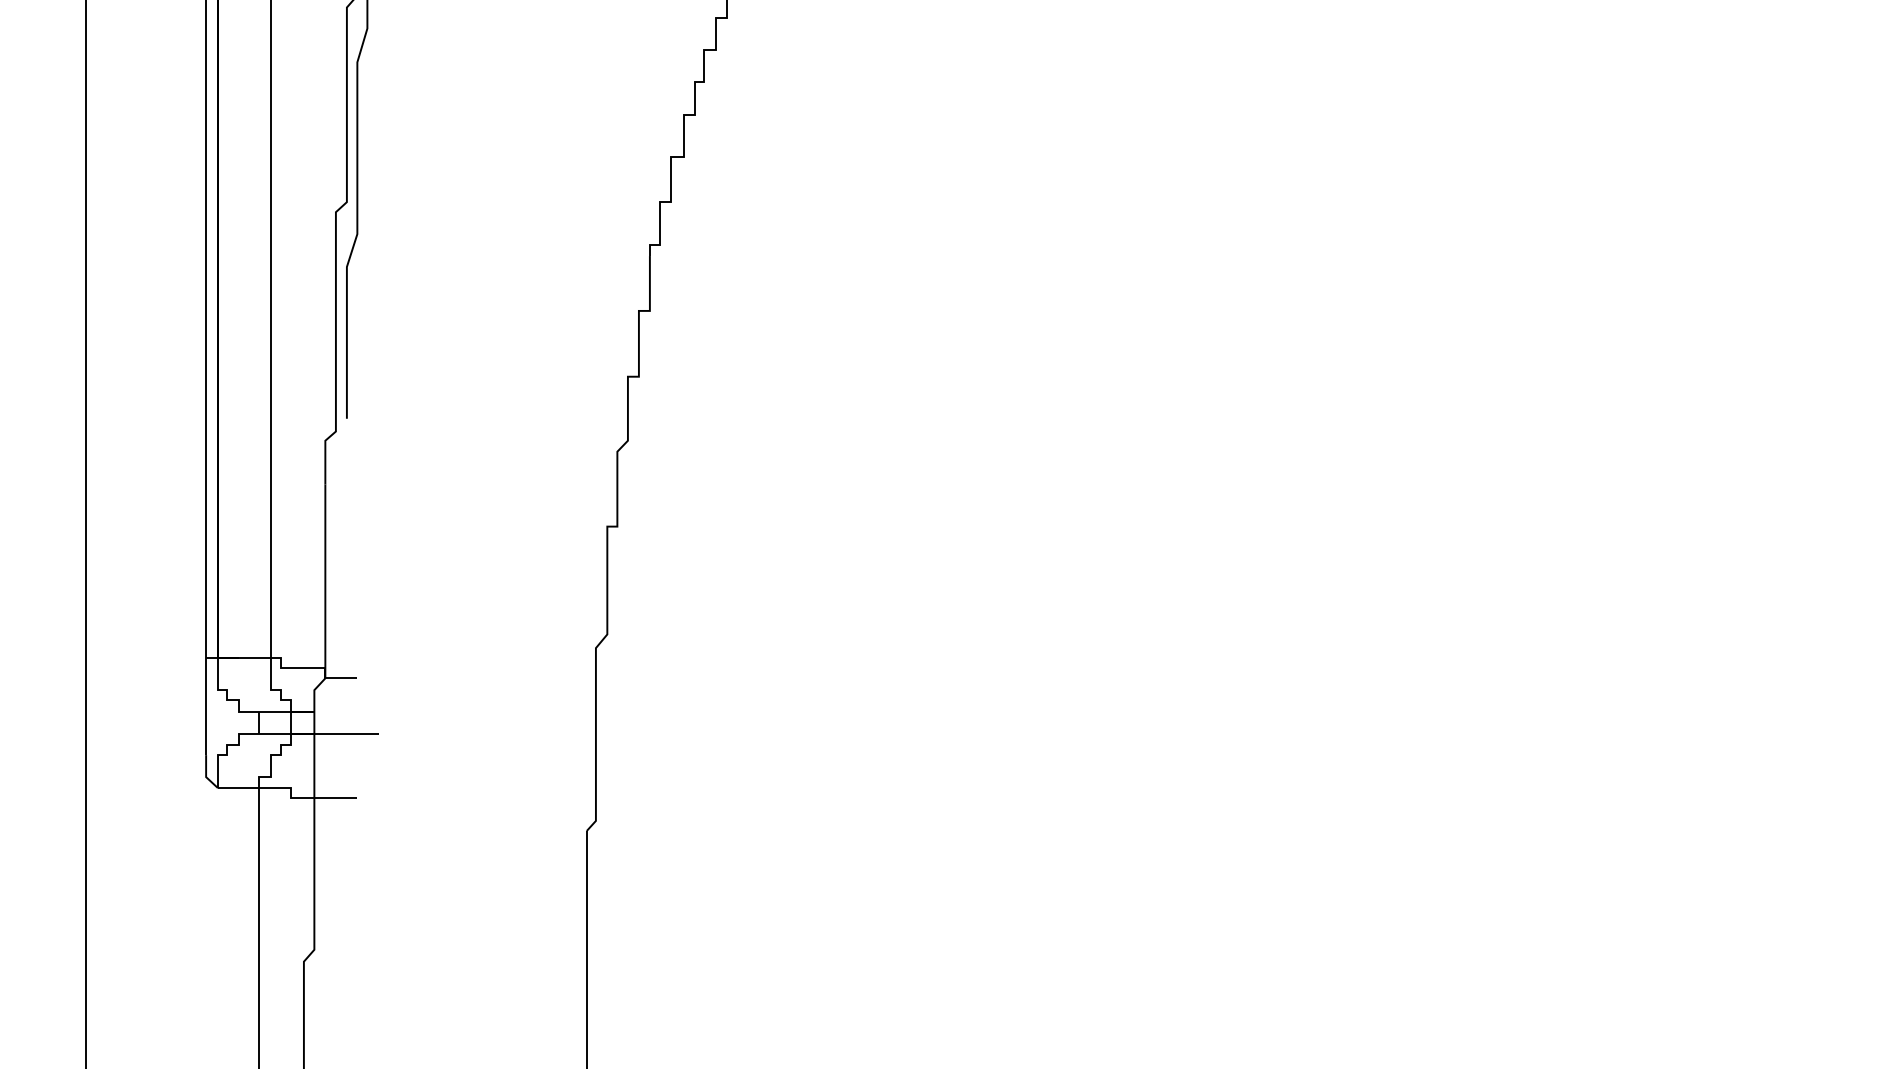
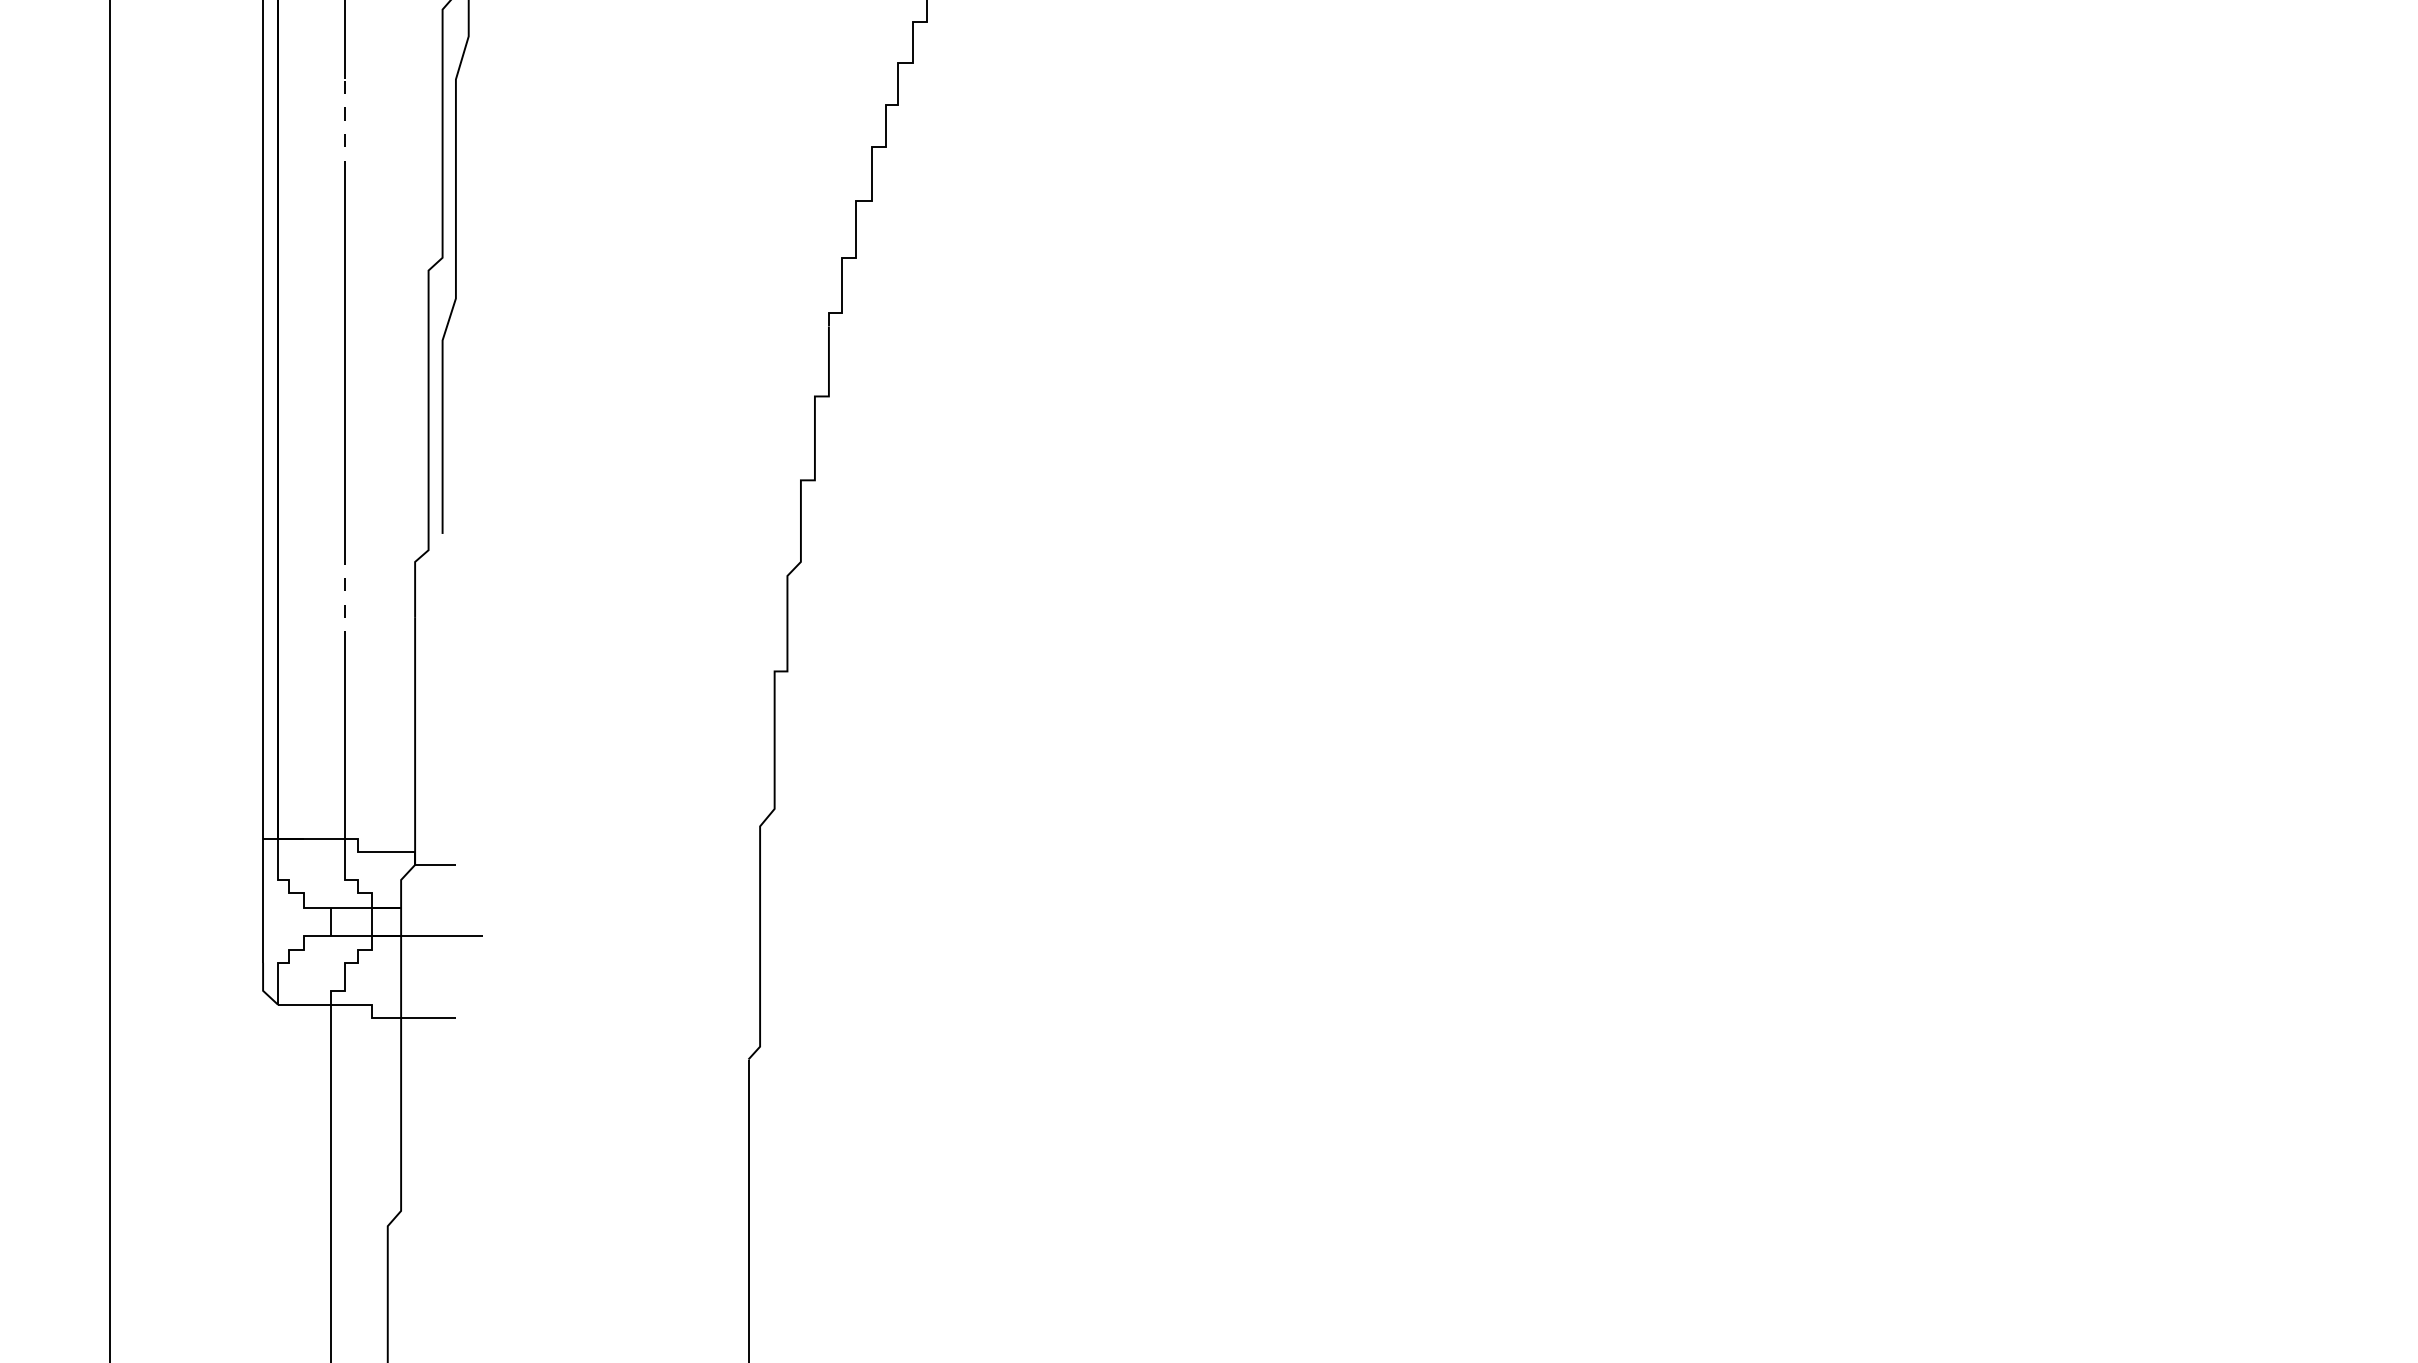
line: (270, 99) -> (345, 126), solid -> dashed
line: (270, 472) -> (345, 602), solid -> dashed

